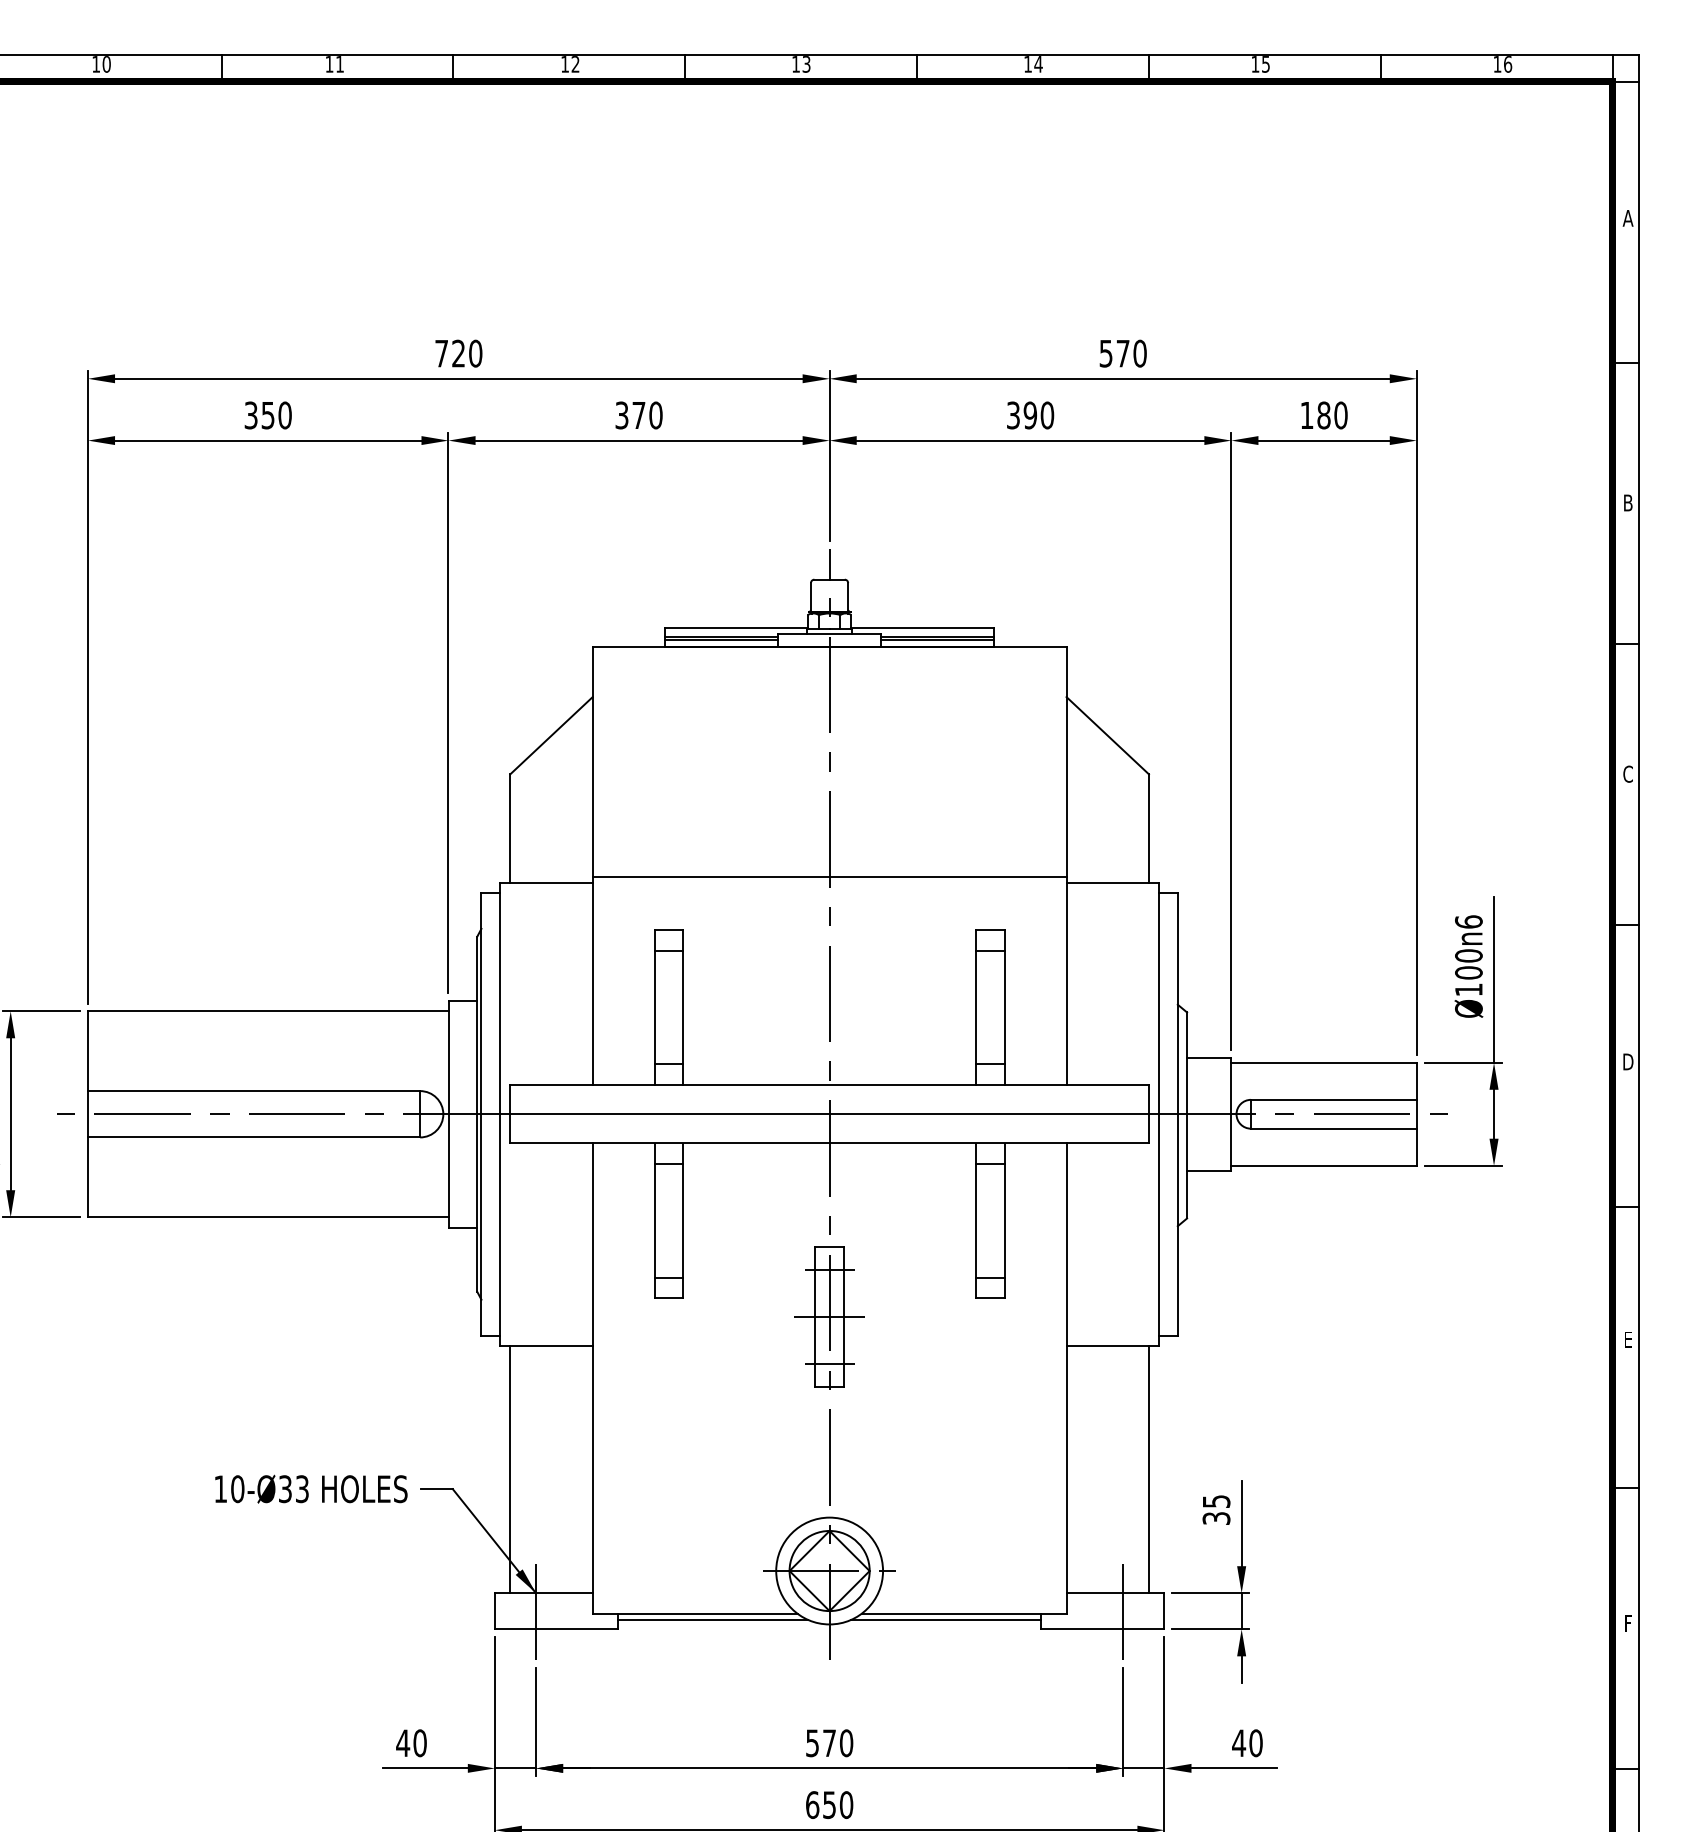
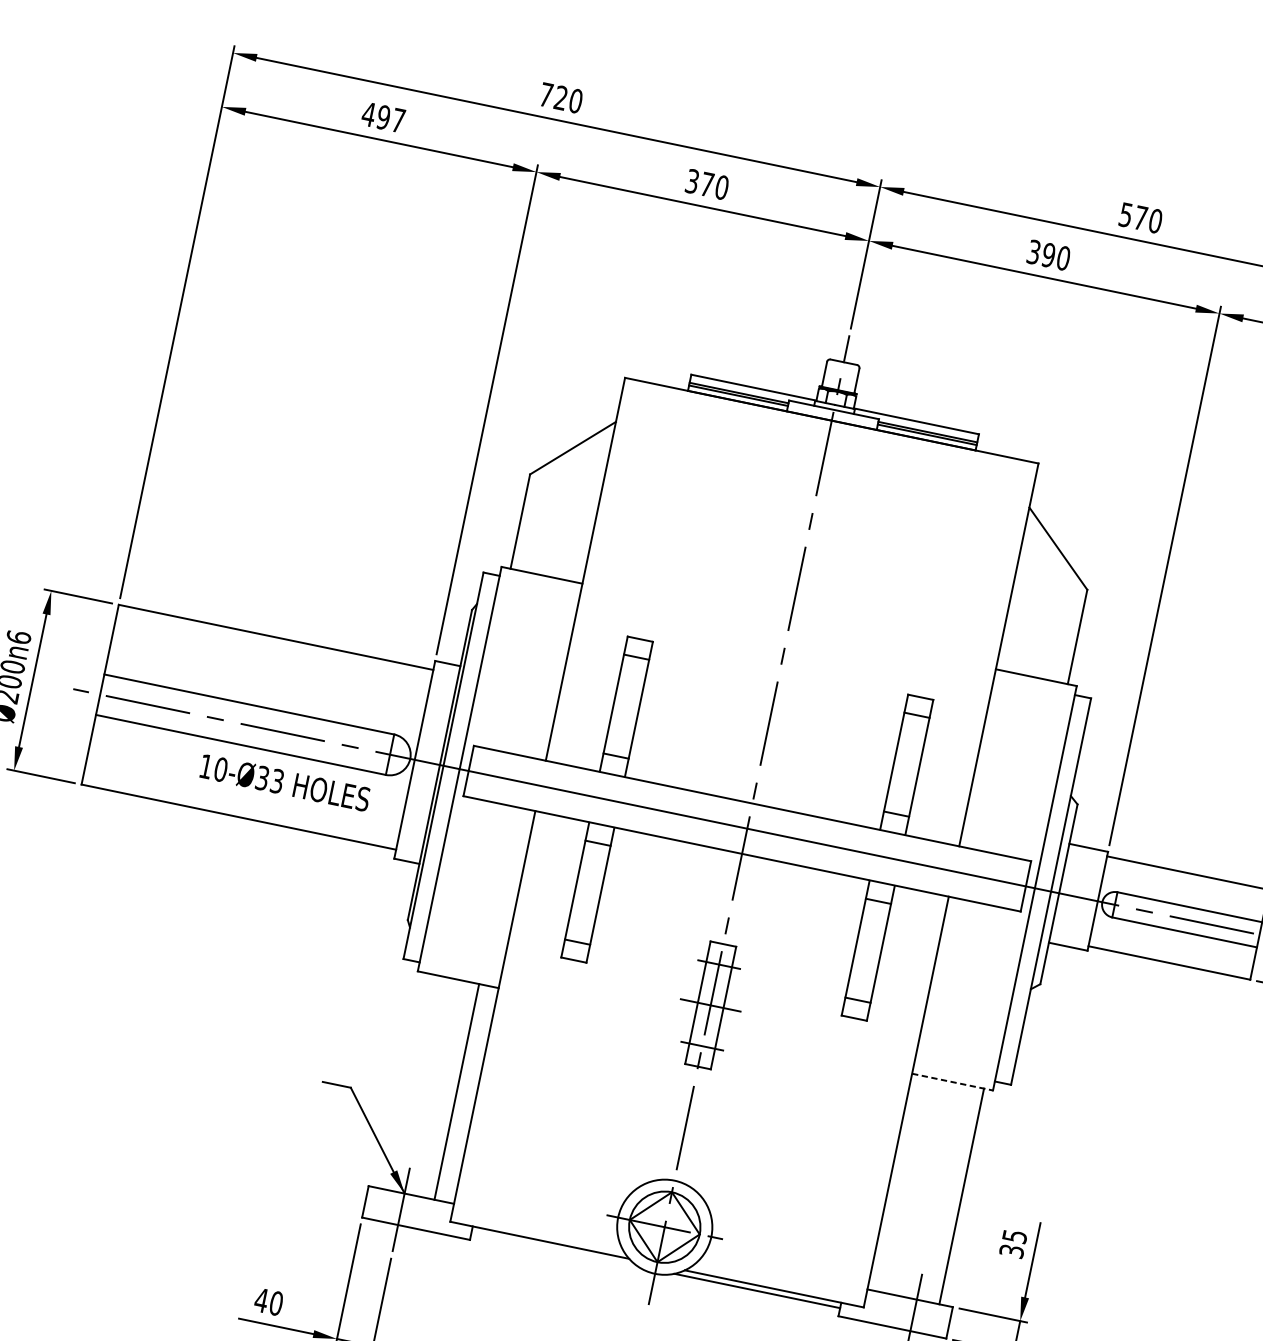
text: (267, 415) -> (383, 117), 350 -> 497
line: (829, 877) -> (789, 622), removed
line: (1113, 1346) -> (953, 1082), solid -> dashed
line: (510, 1469) -> (457, 1091), moved
text: (311, 1488) -> (285, 782), moved
line: (713, 1620) -> (554, 1249), removed

